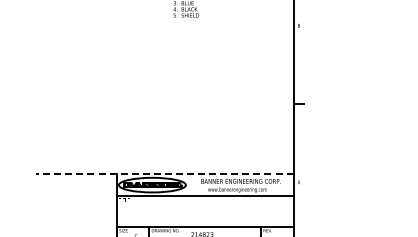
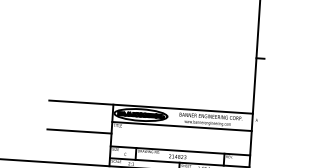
line: (164, 174) -> (150, 107), dashed -> solid
line: (75, 210) -> (78, 131), added

